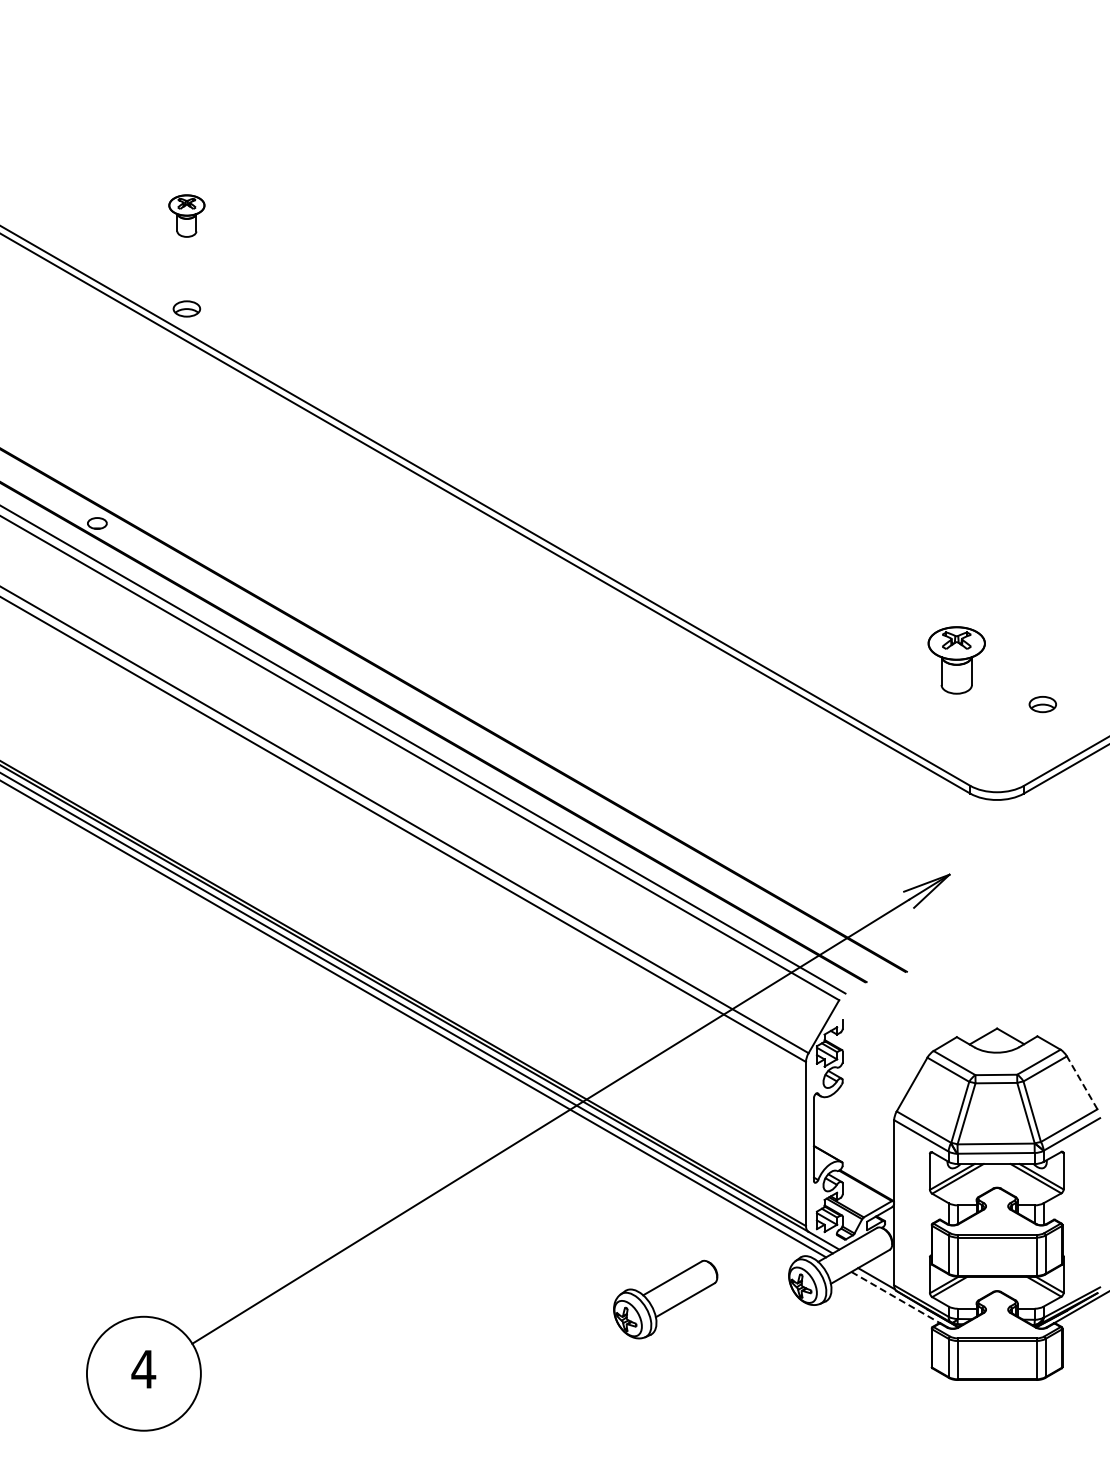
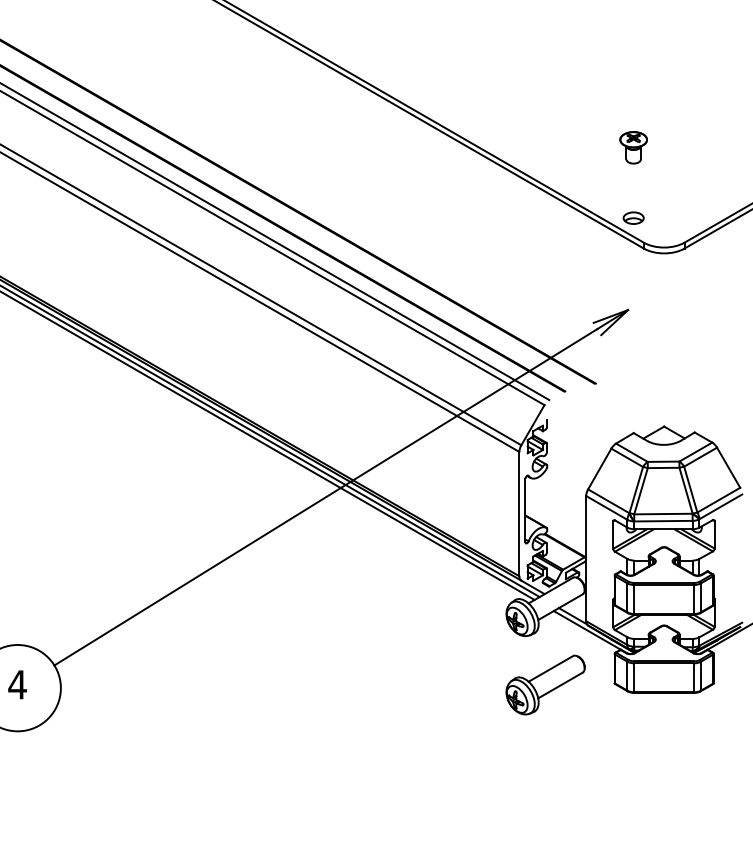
part: (956, 660) -> (633, 147), size x0.62
part: (1042, 704) -> (633, 218), moved
line: (1082, 1082) -> (728, 467), dashed -> solid
line: (896, 1297) -> (587, 630), dashed -> solid
part: (665, 1299) -> (545, 684), moved

